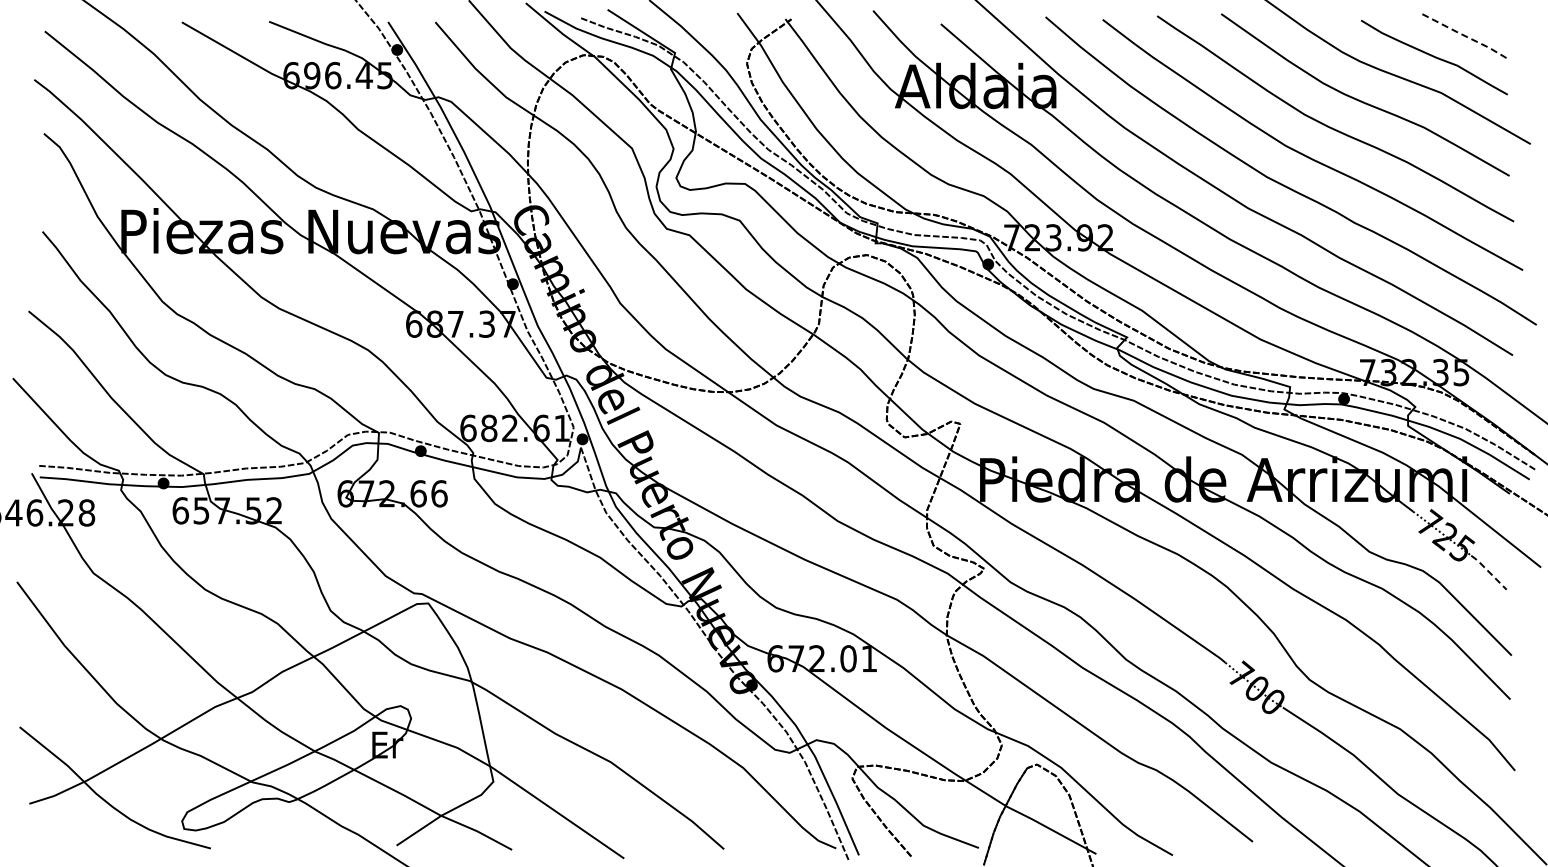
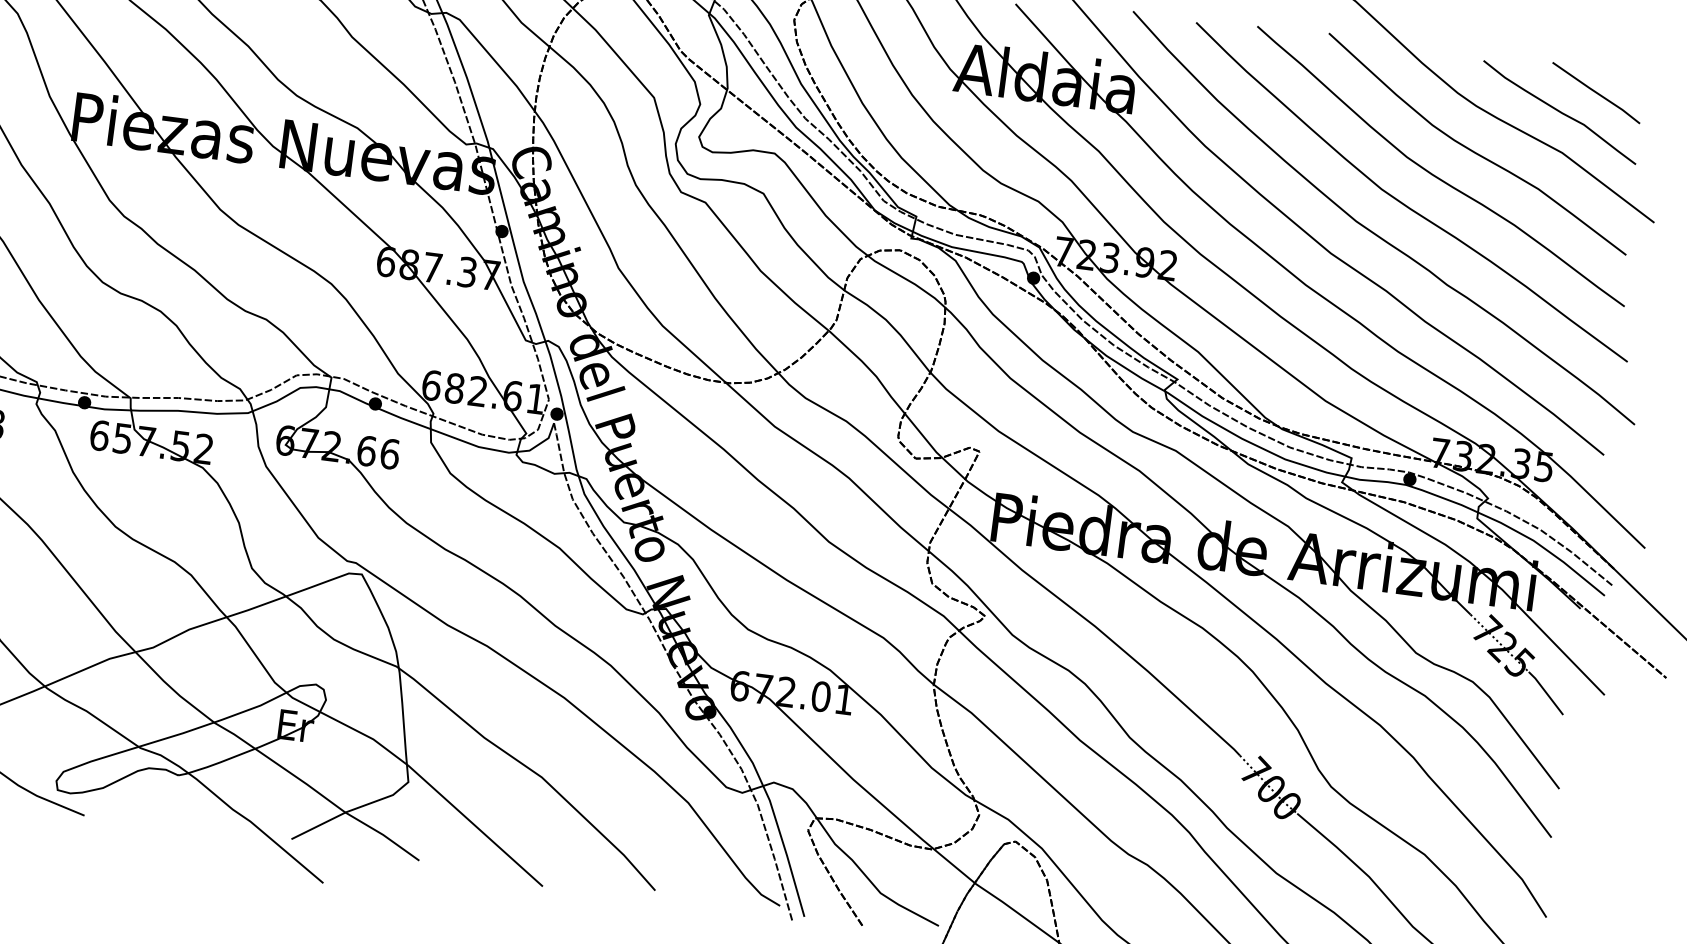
line: (1464, 35) -> (1596, 92), dashed -> solid
line: (1489, 571) -> (1546, 692), dashed -> solid

